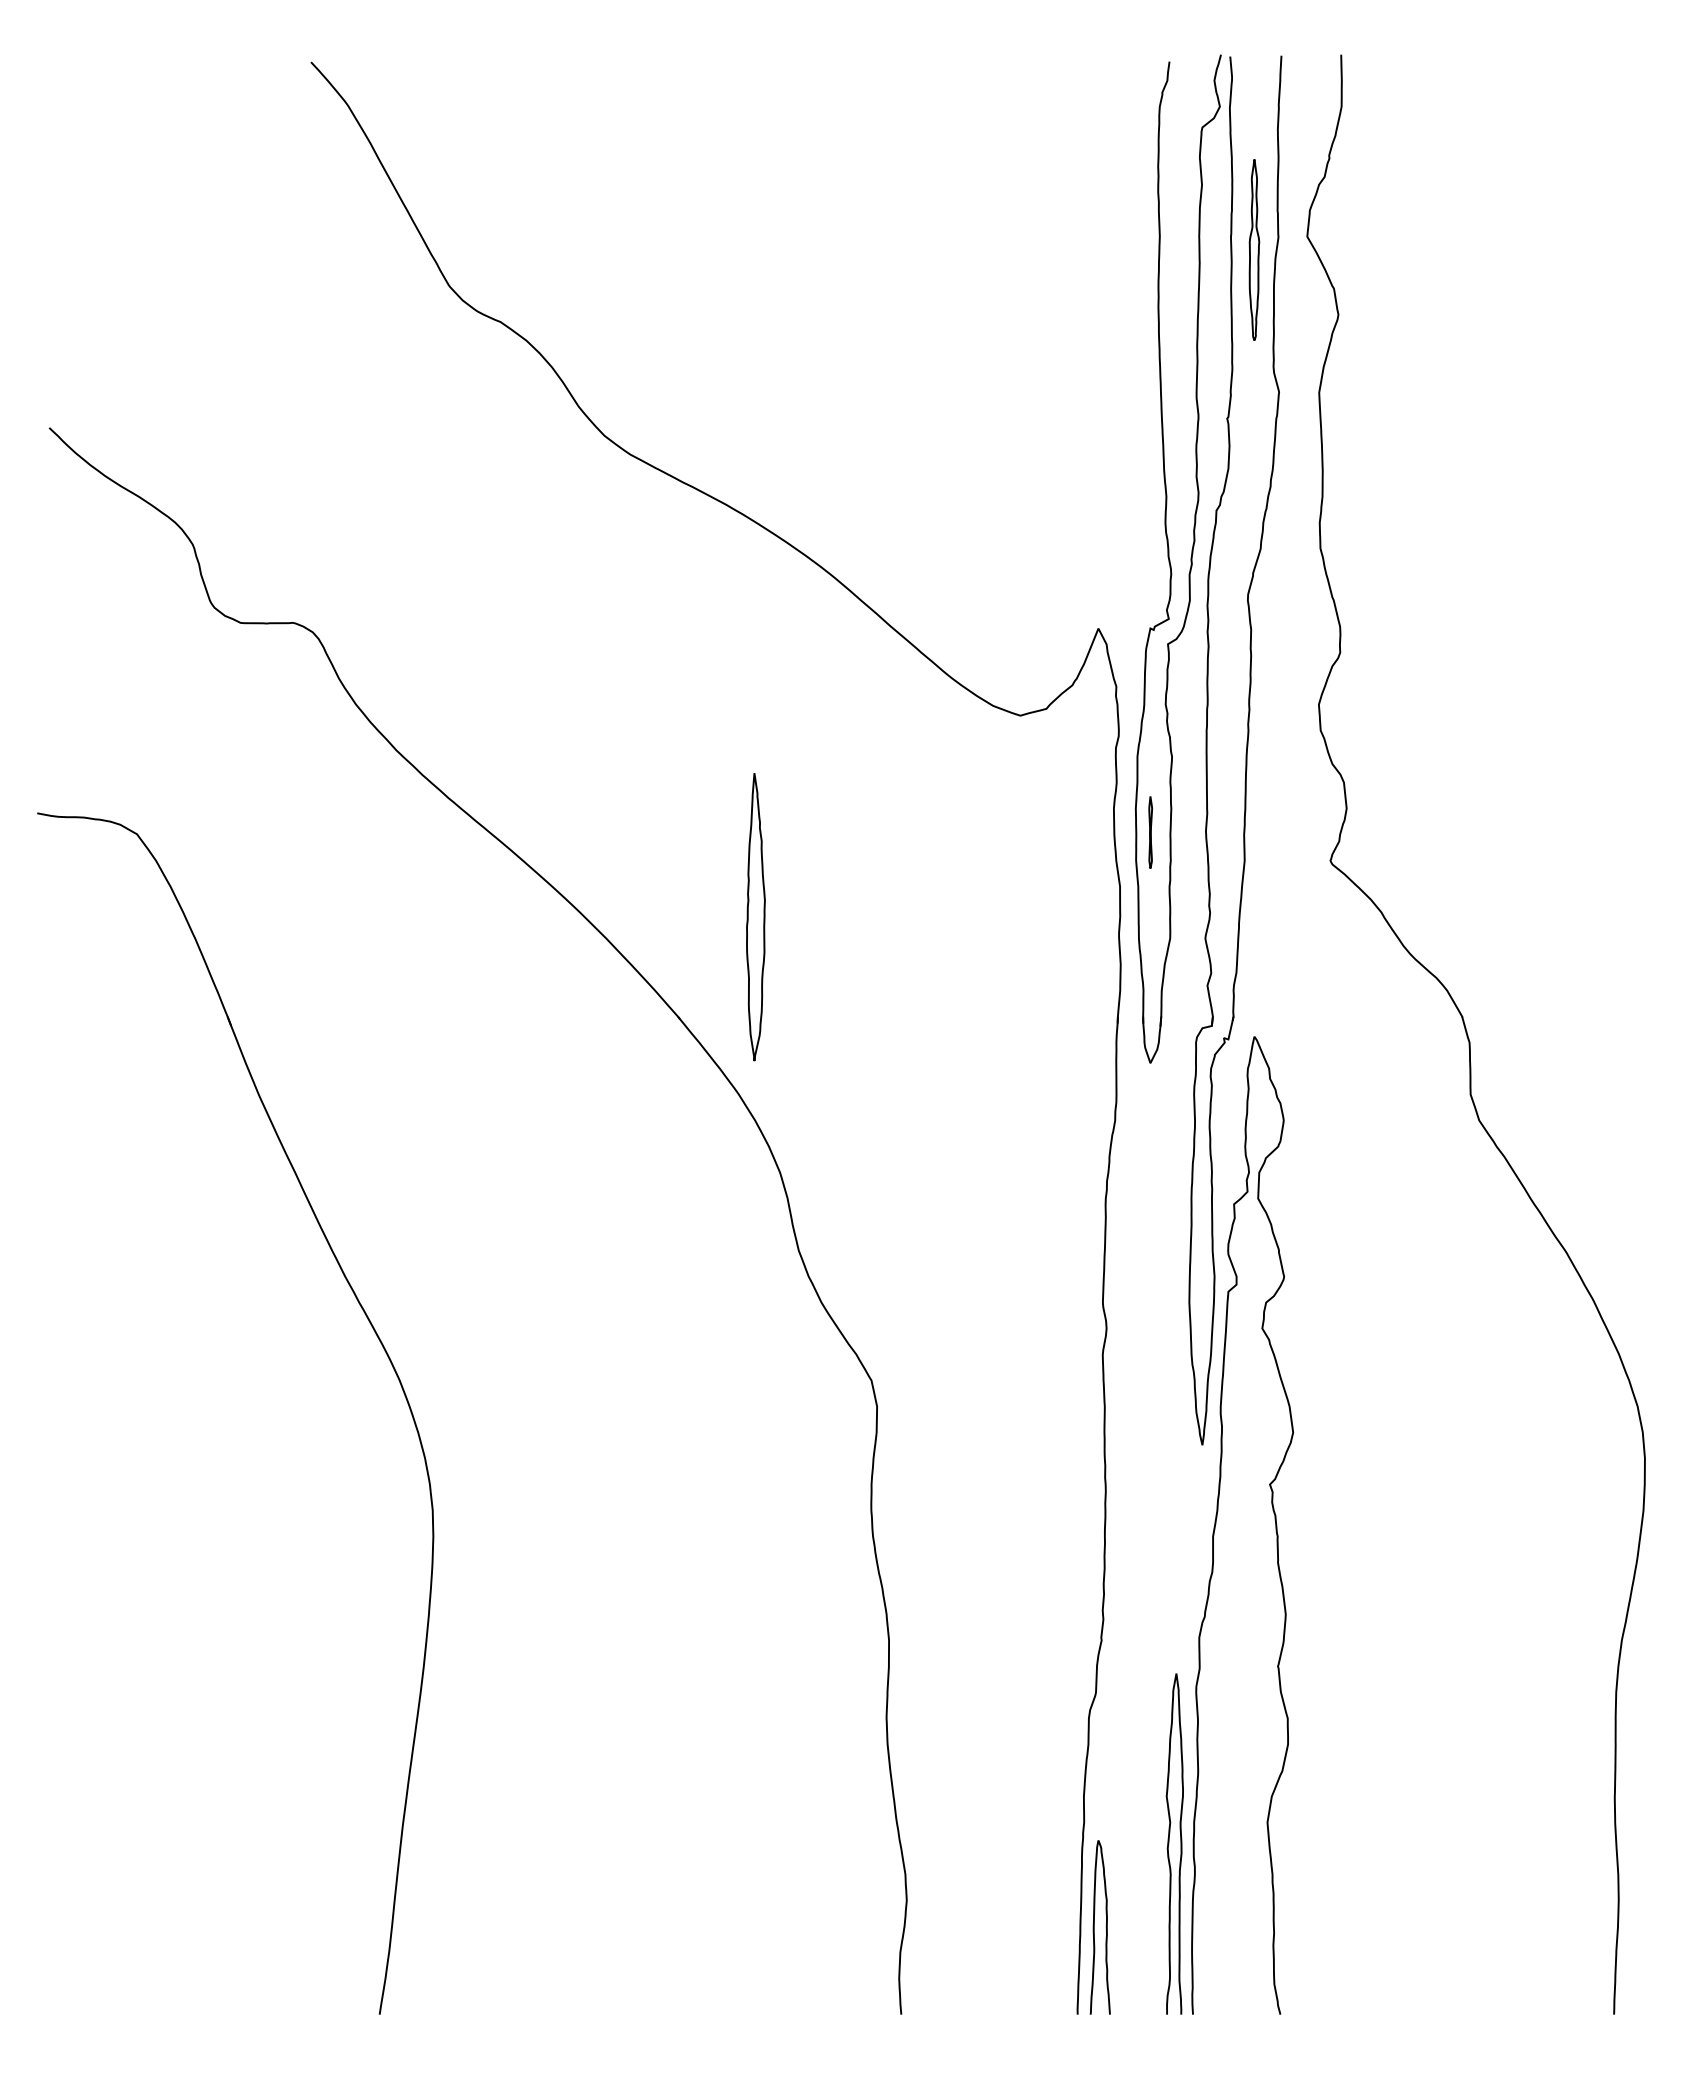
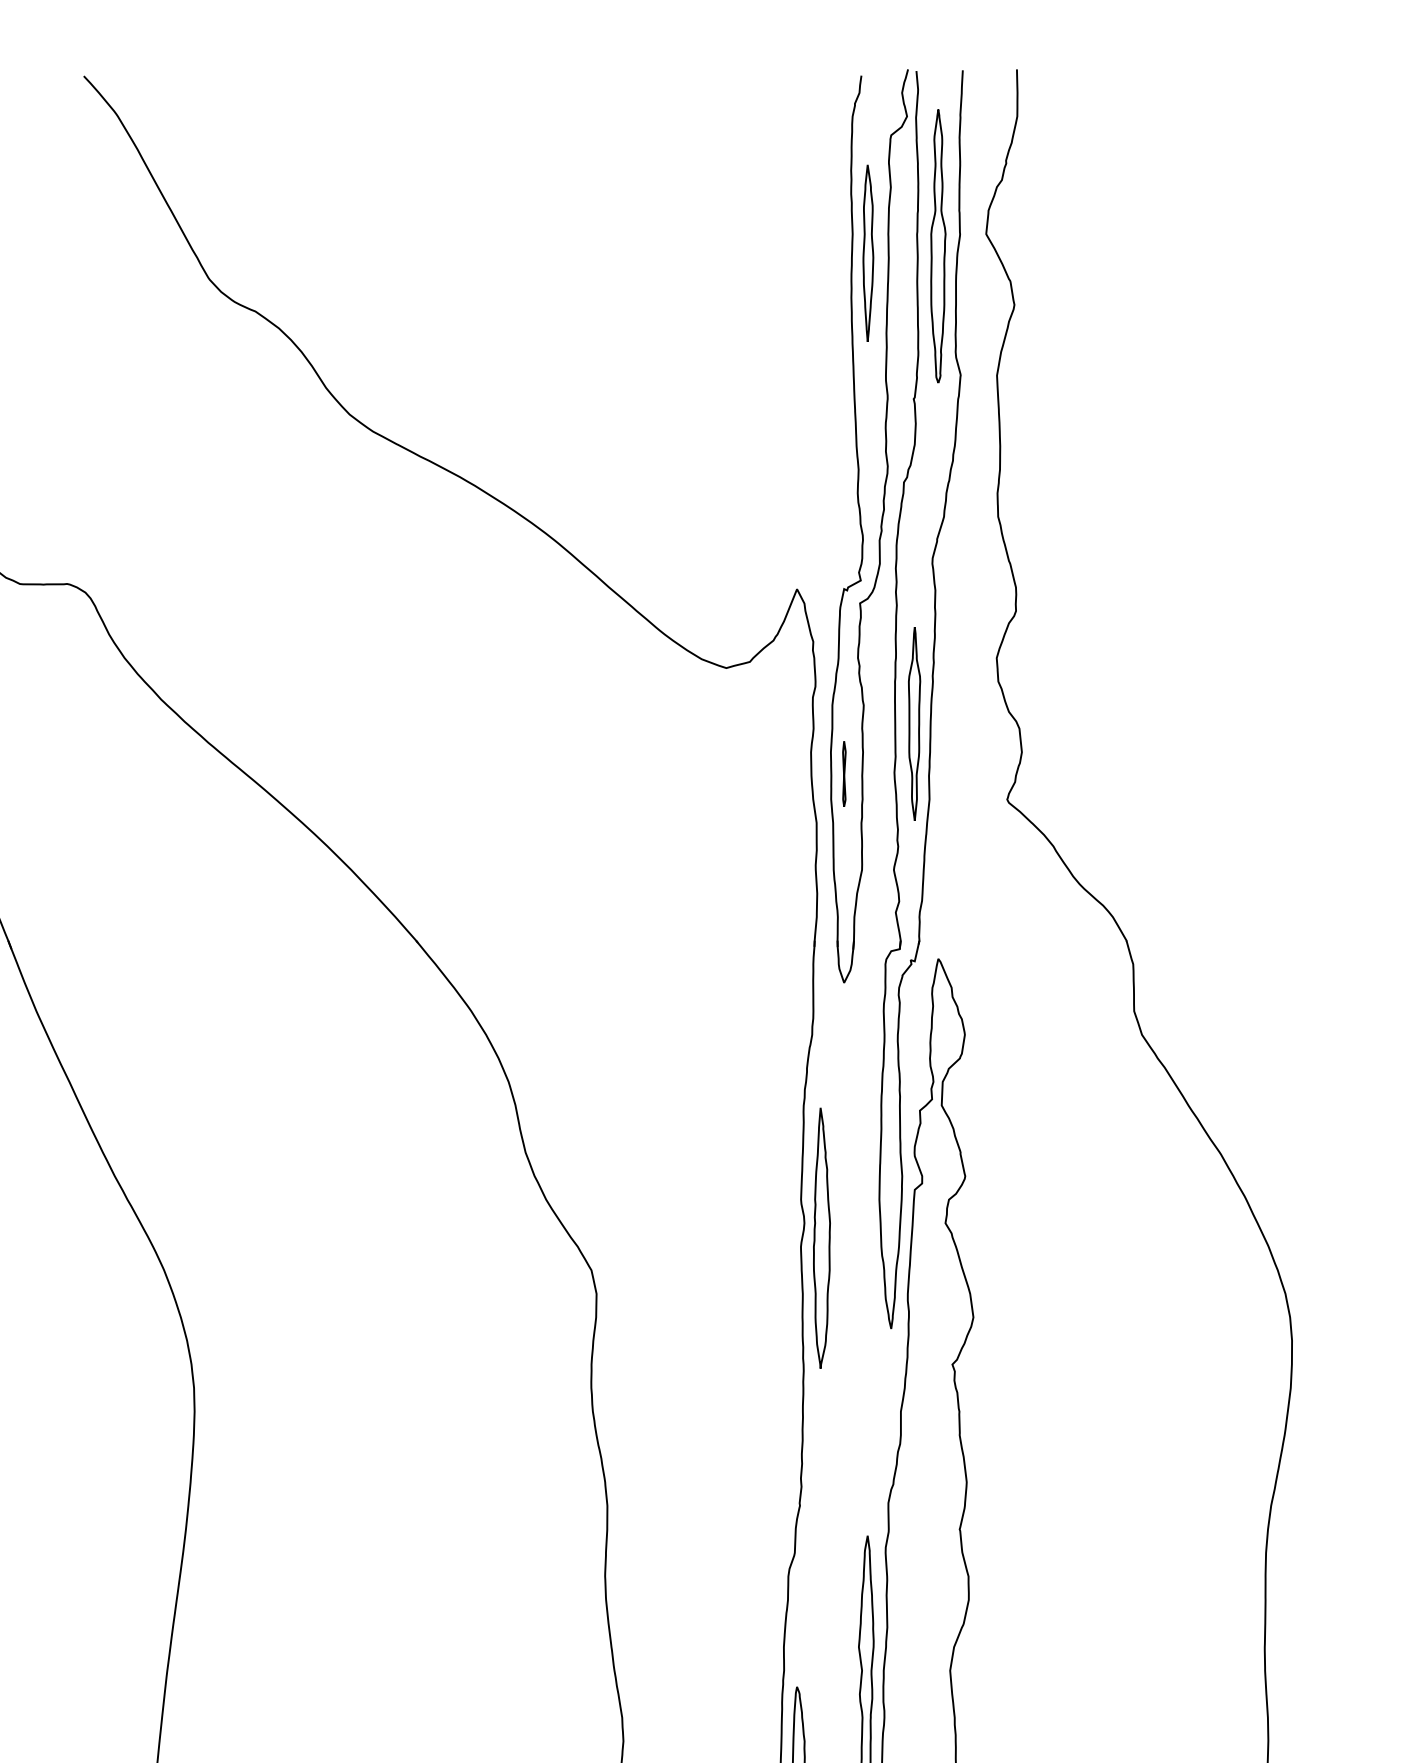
part: (1254, 249) -> (938, 245), size x1.67
part: (1176, 257) -> (867, 253), added
part: (1228, 777) -> (914, 724), added
part: (755, 917) -> (821, 1238), moved

